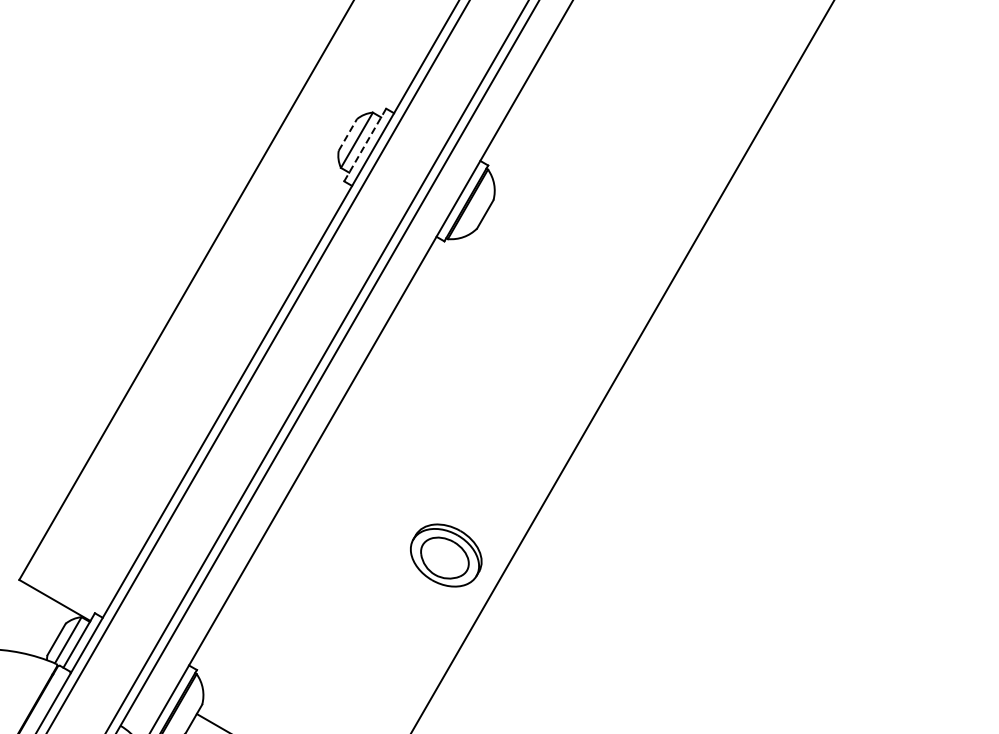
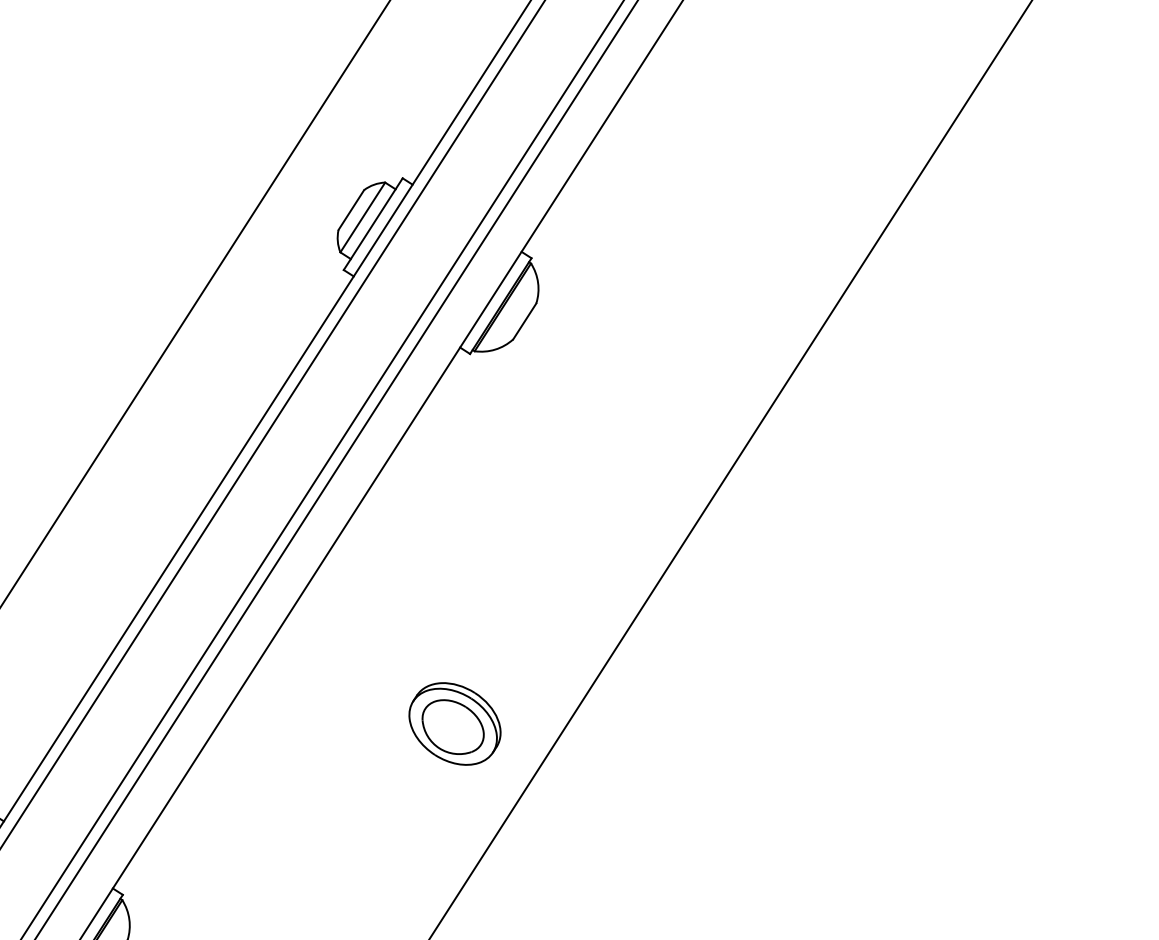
line: (348, 134) -> (352, 209), dashed -> solid
line: (365, 145) -> (373, 224), dashed -> solid
part: (446, 555) -> (455, 723), moved

